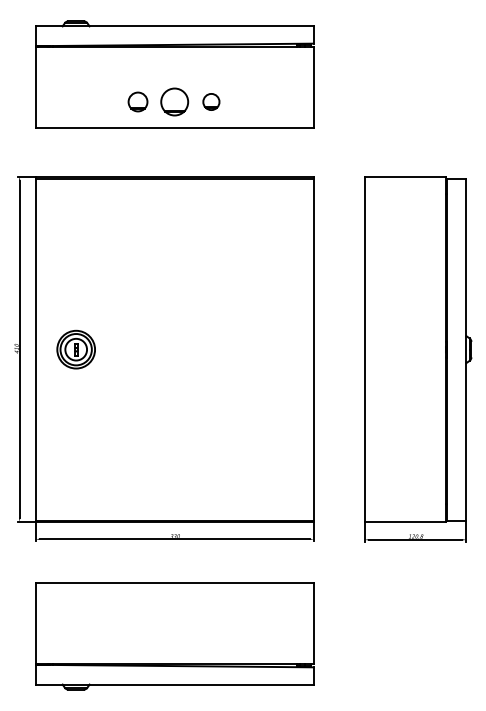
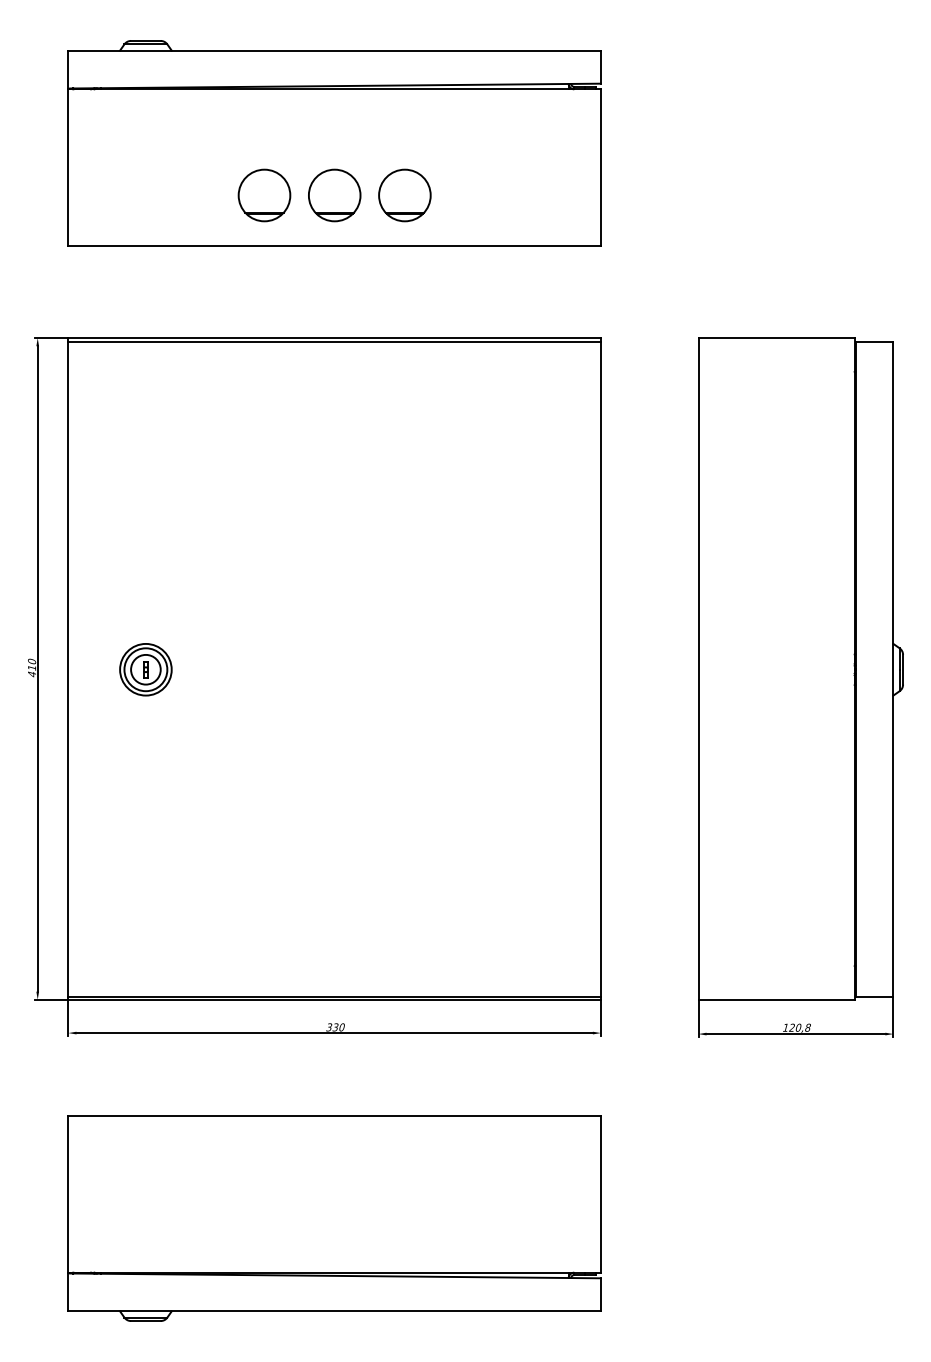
part: (137, 101) -> (263, 194), size x1.43
part: (211, 101) -> (405, 194), size x1.67
part: (75, 349) -> (144, 669), size x0.71

